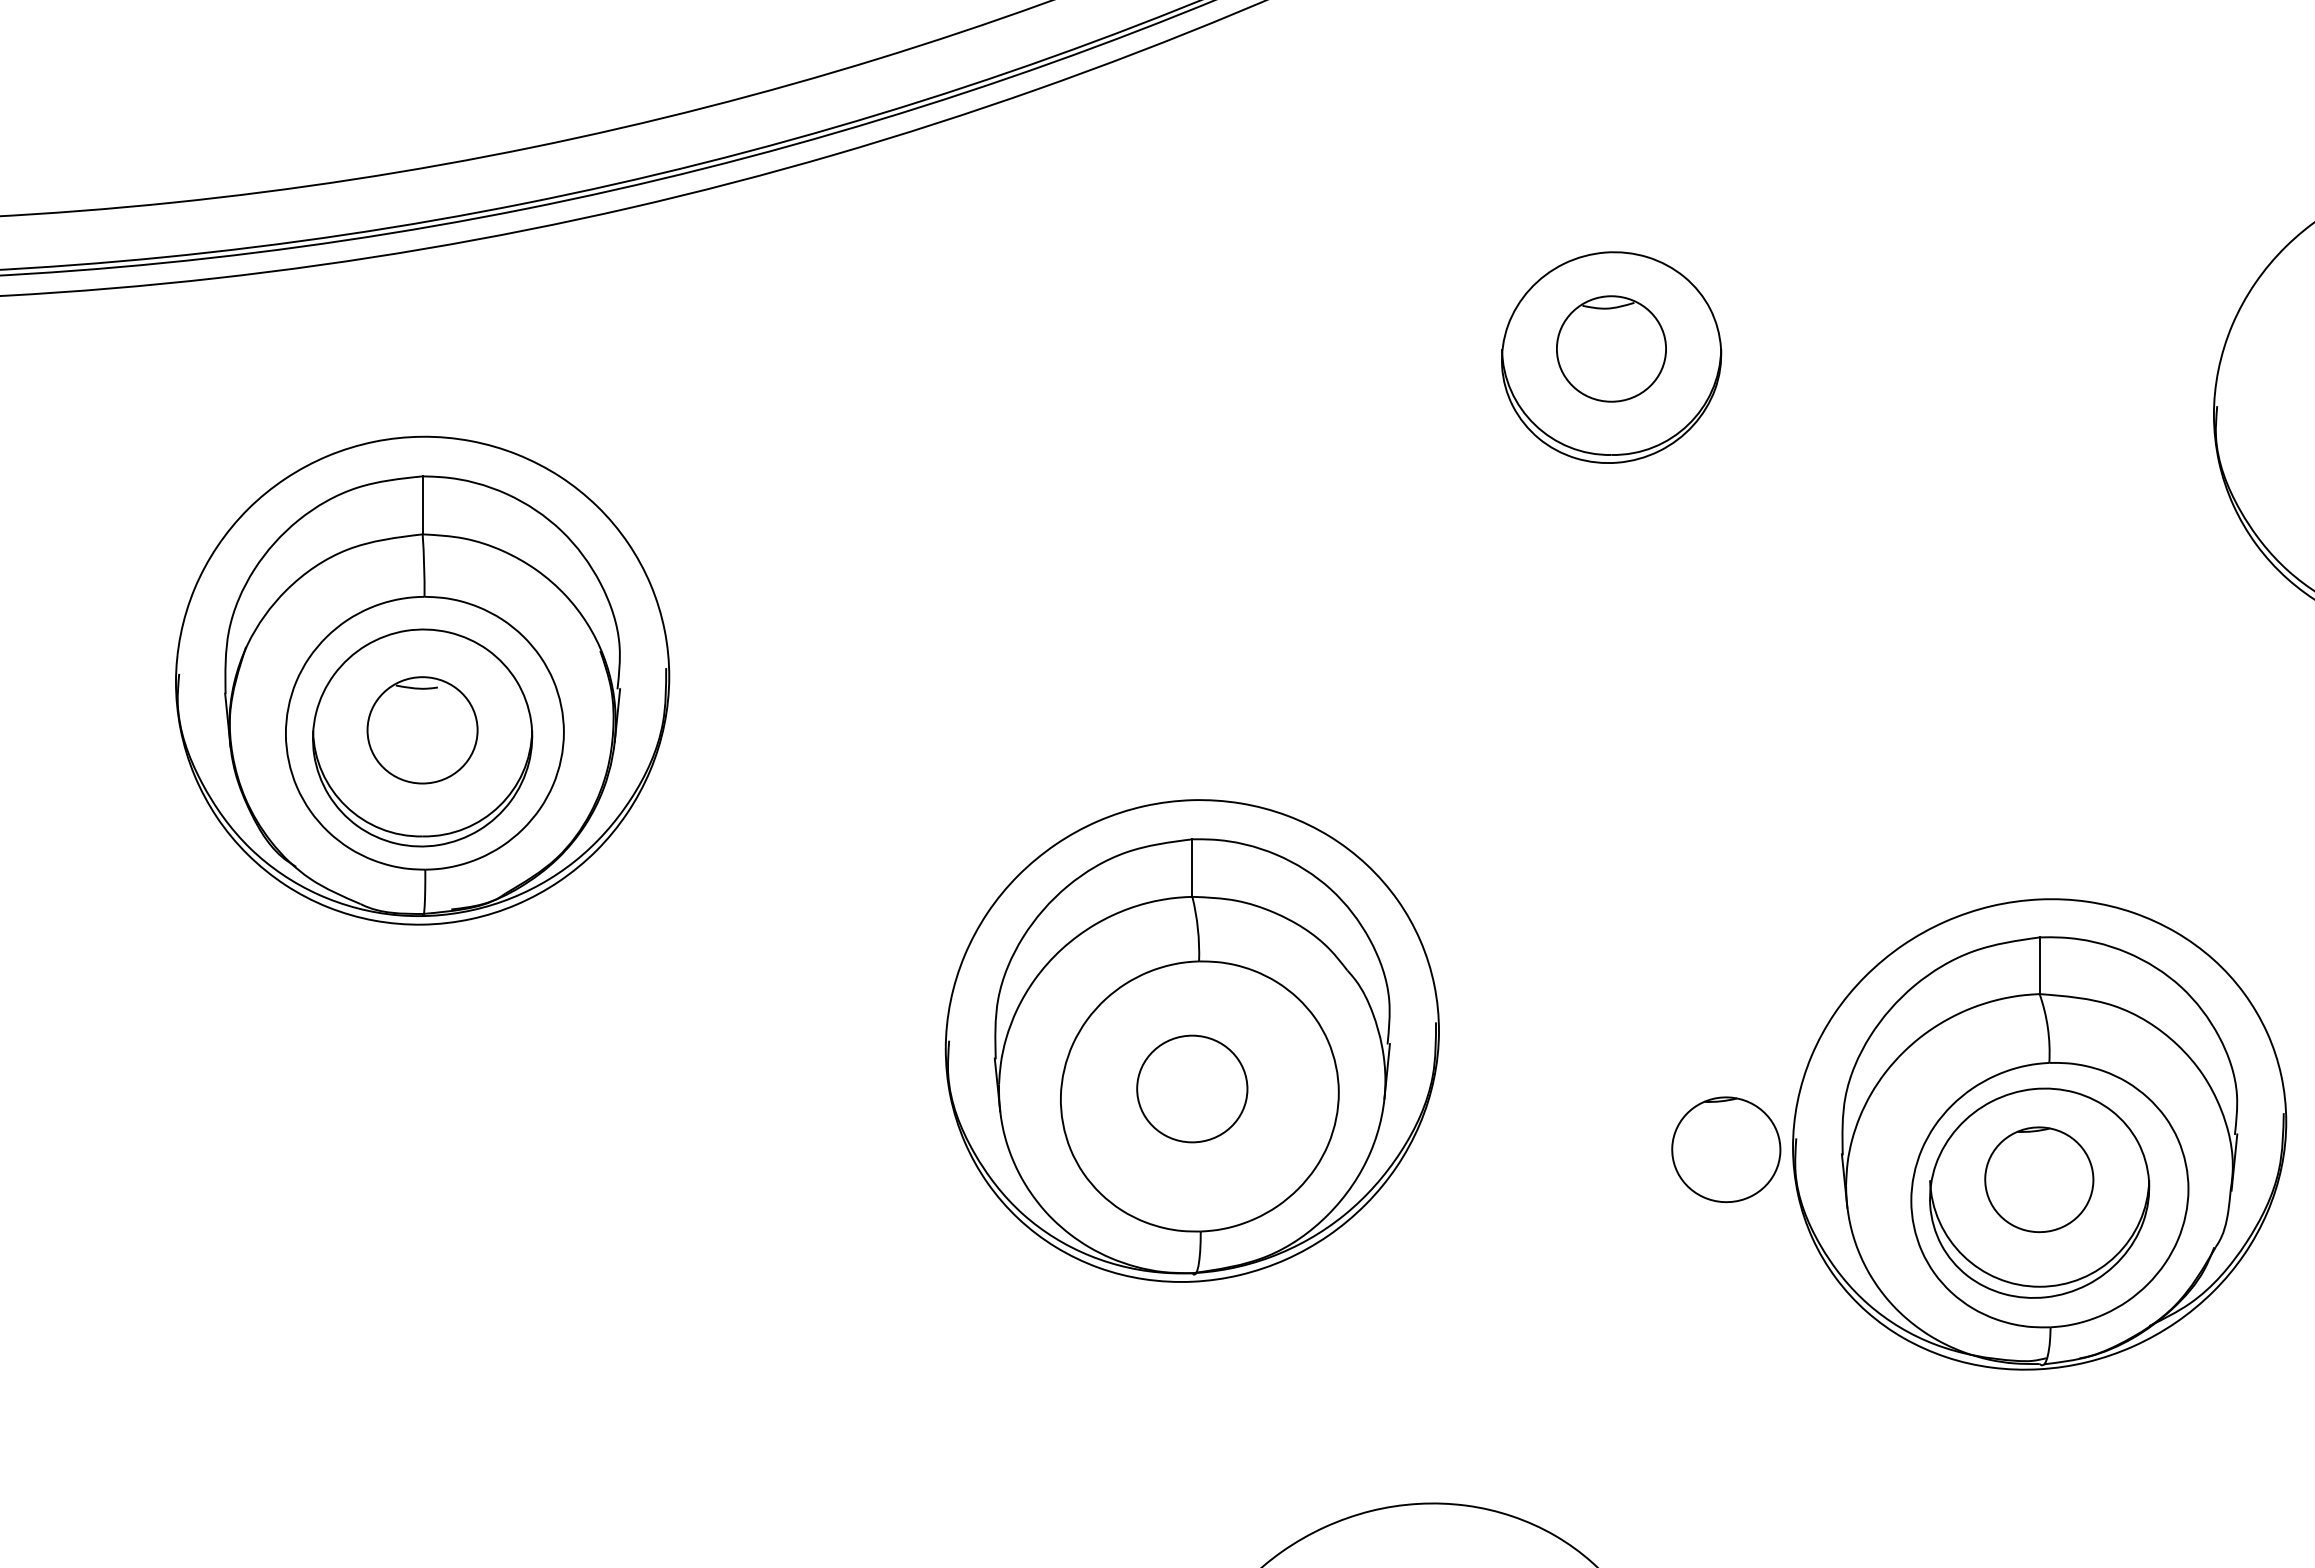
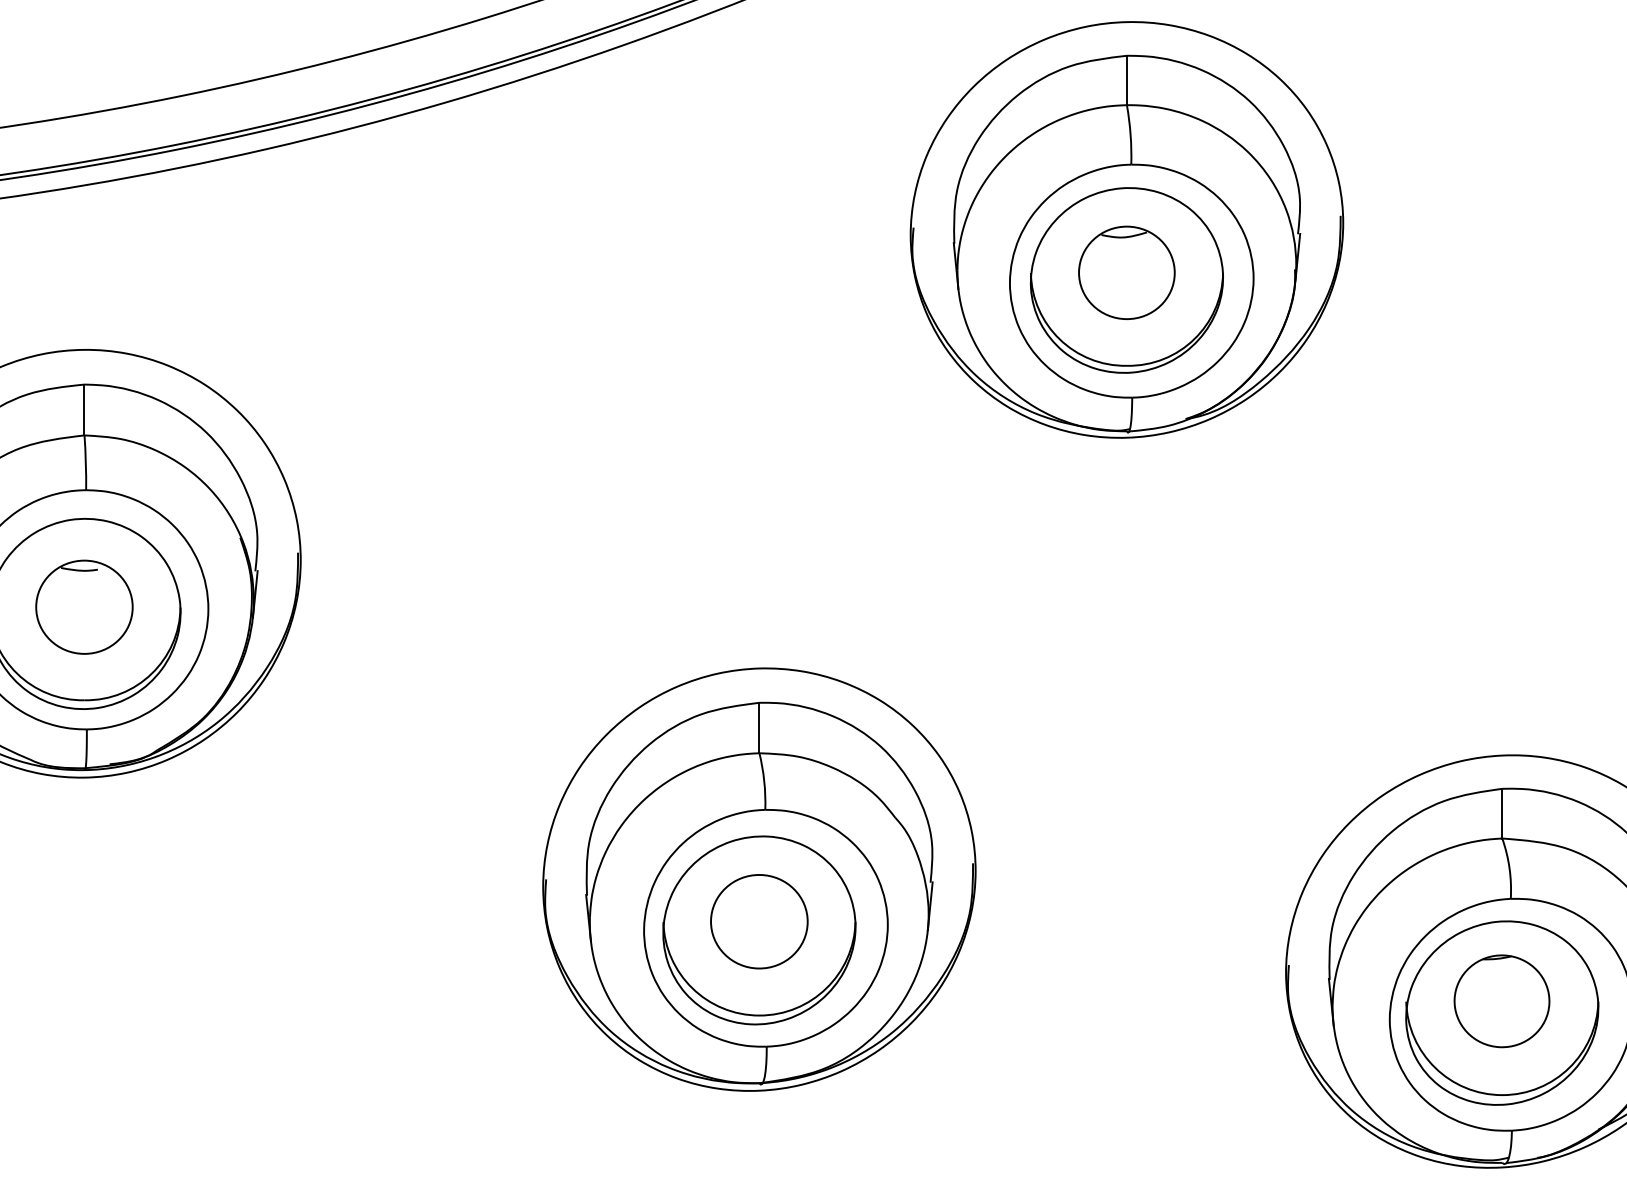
part: (1611, 299) -> (1126, 229), added
part: (1192, 1098) -> (759, 930), added
part: (1726, 1149) -> (1227, 974), removed

